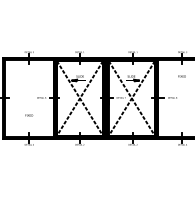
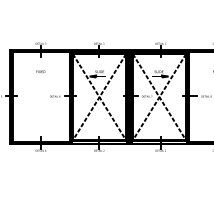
text: (29, 115) -> (41, 71), moved

